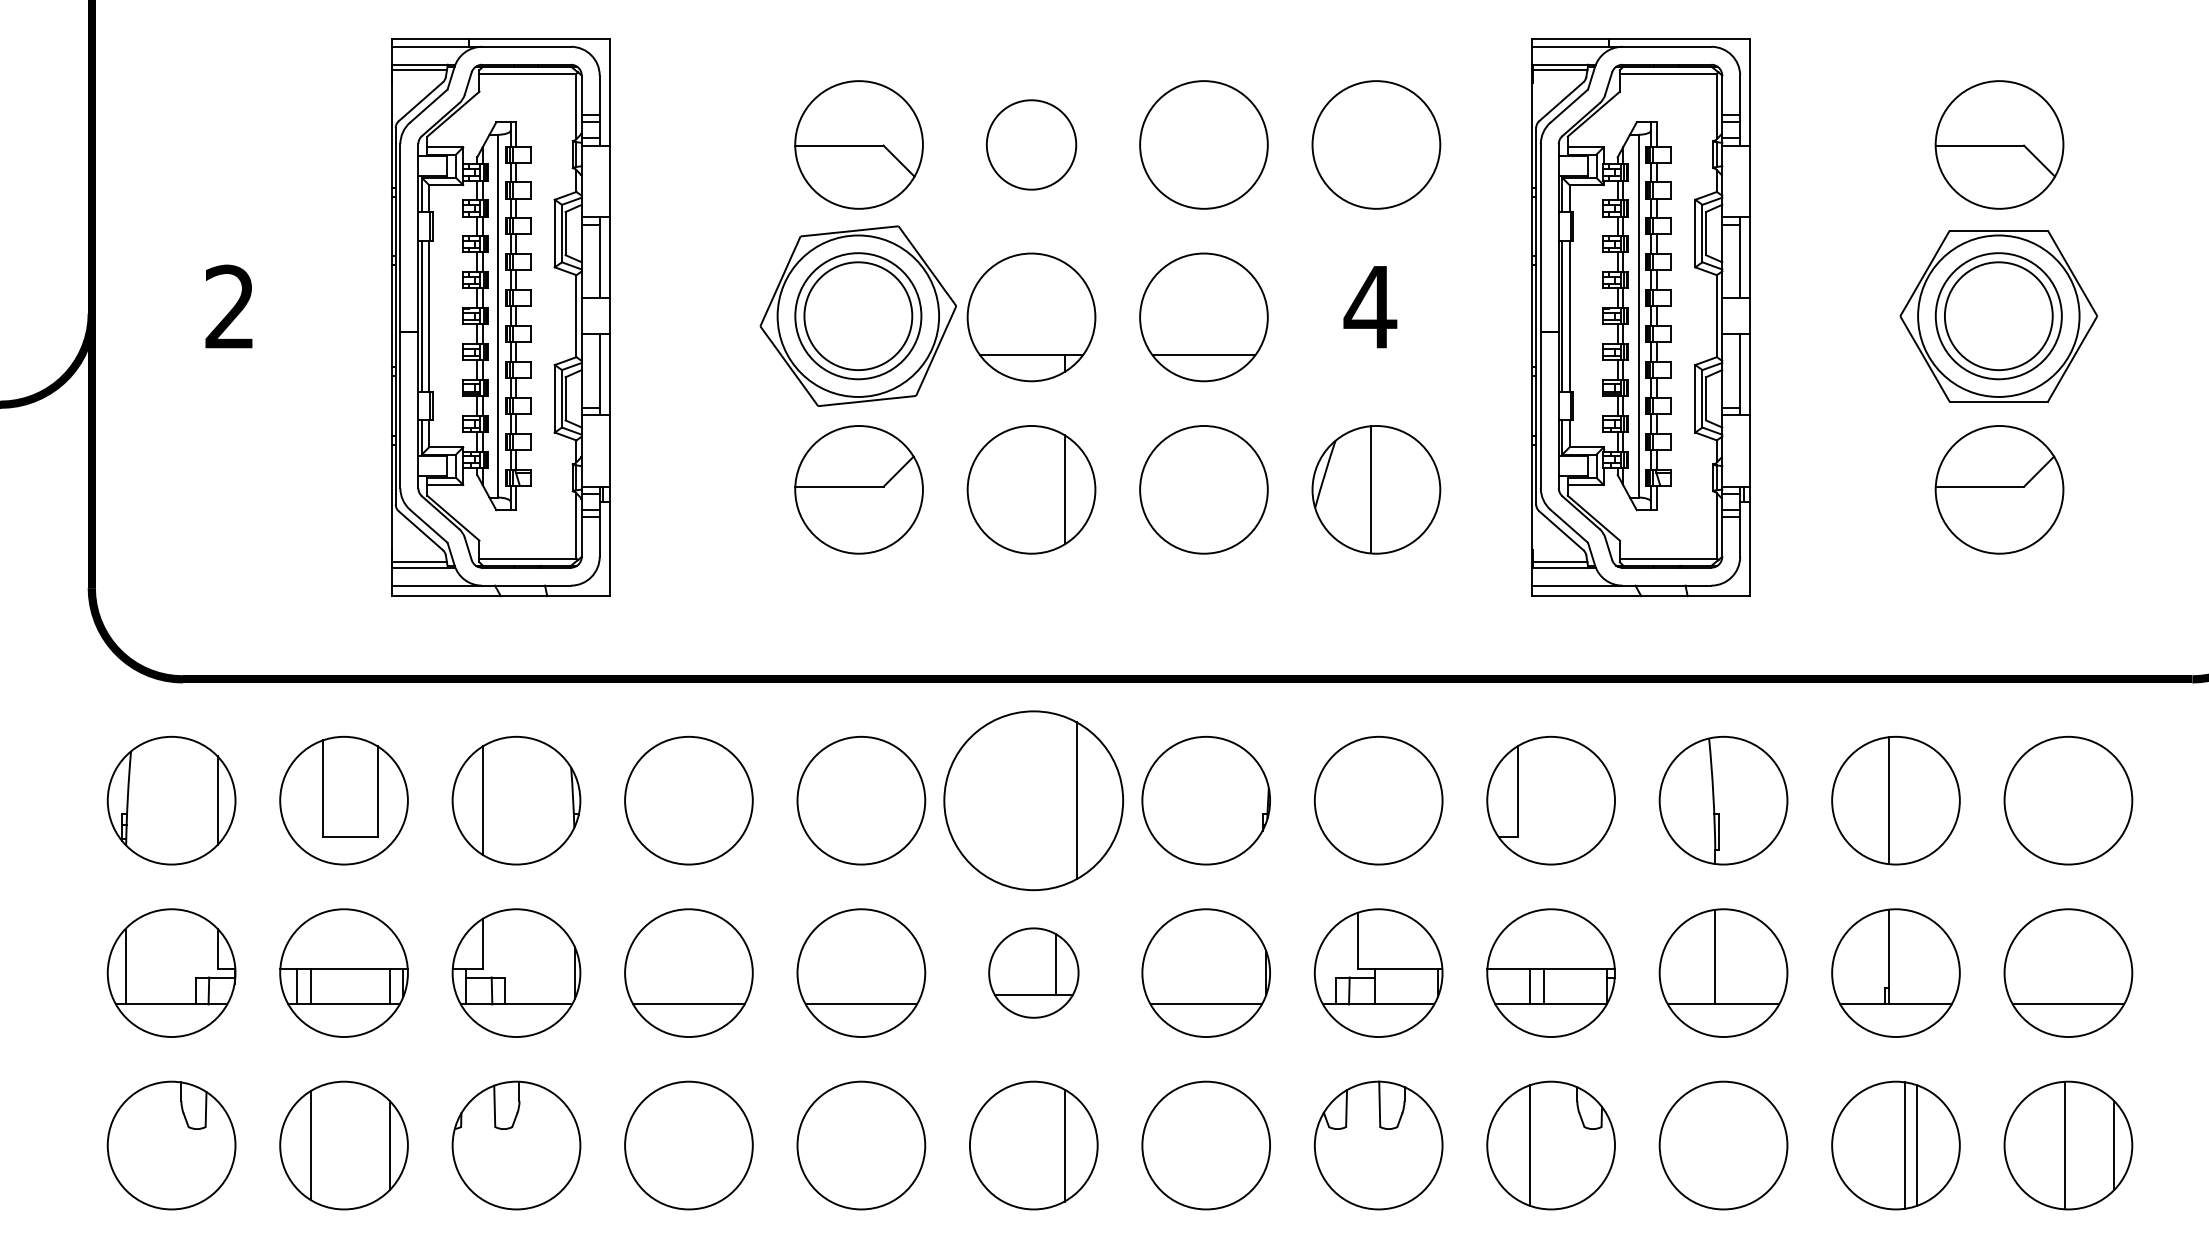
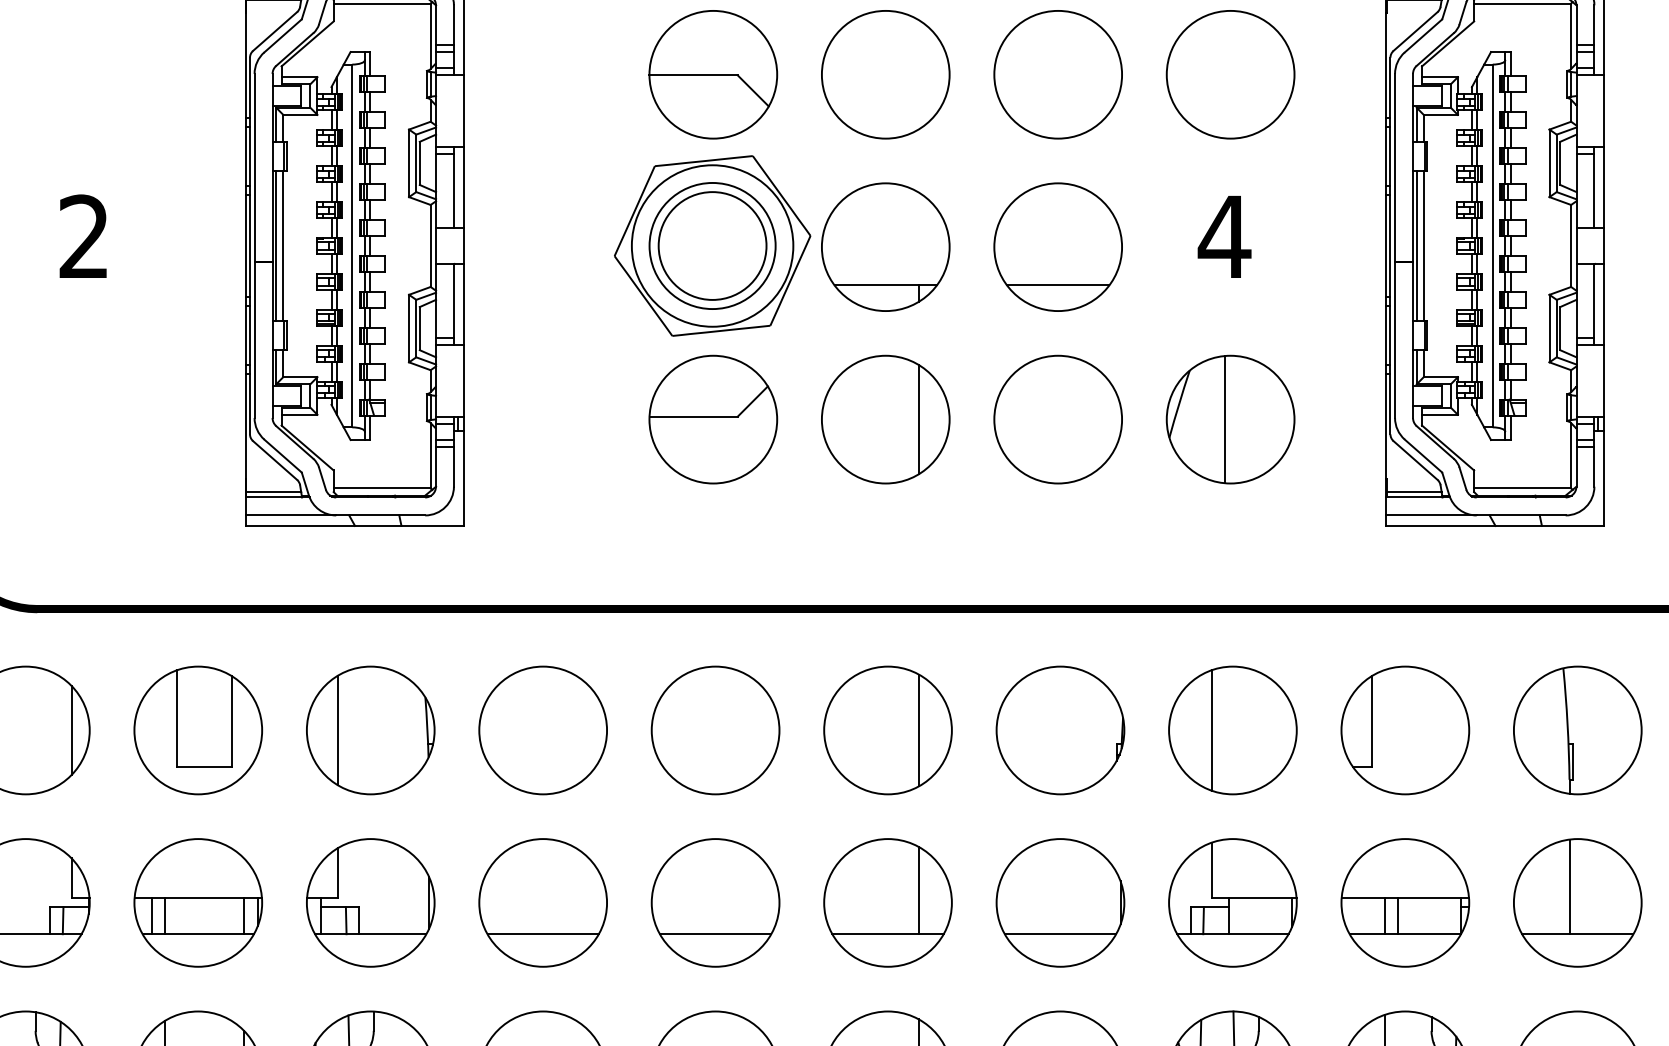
circle: (1031, 144) -> (885, 74), size x1.43
part: (1033, 800) -> (887, 730), size x0.71
line: (1357, 800) -> (1211, 730), added
part: (1033, 972) -> (887, 902), size x1.43

